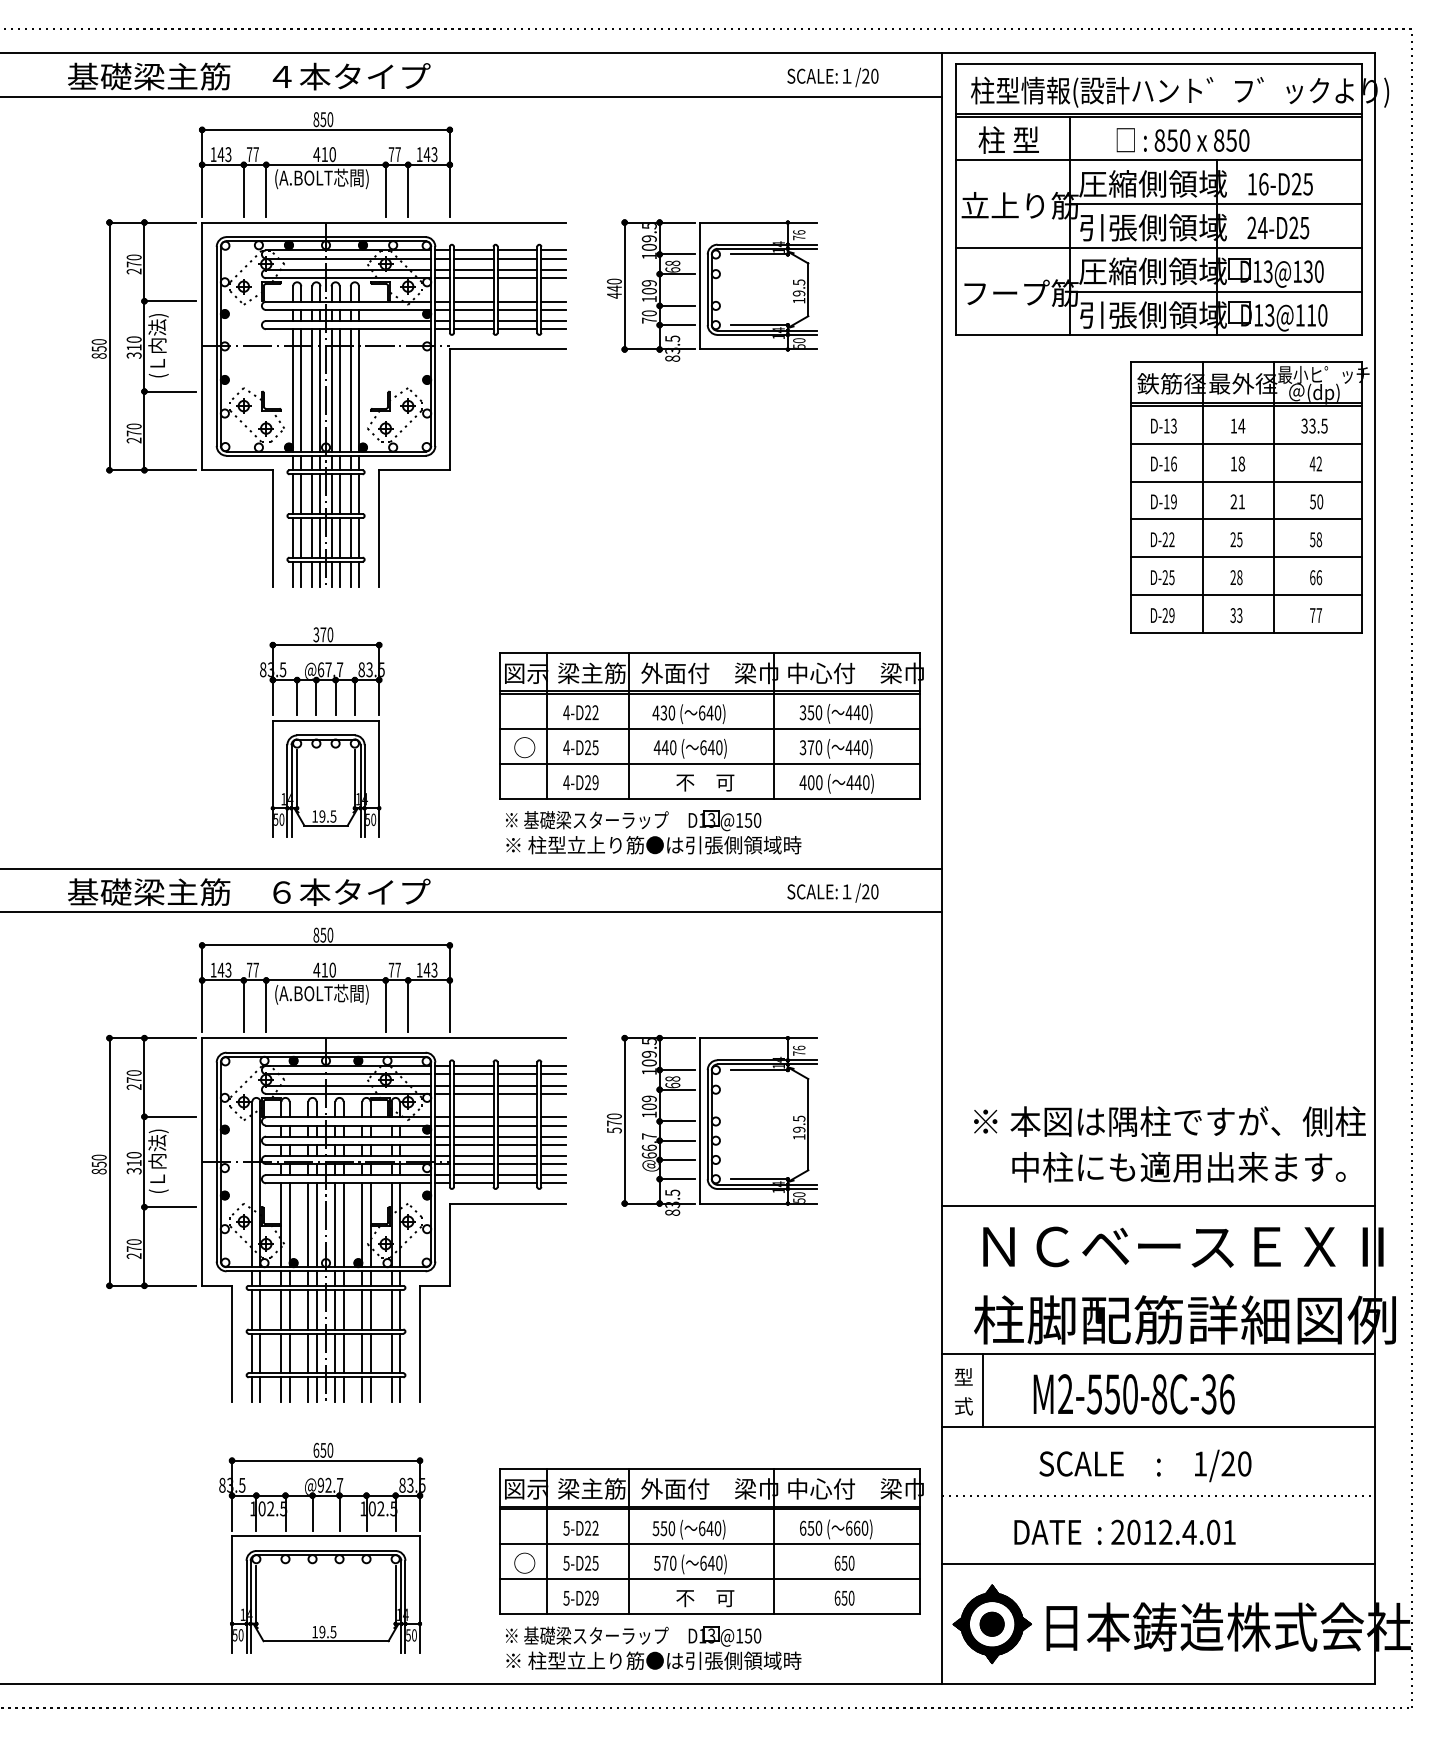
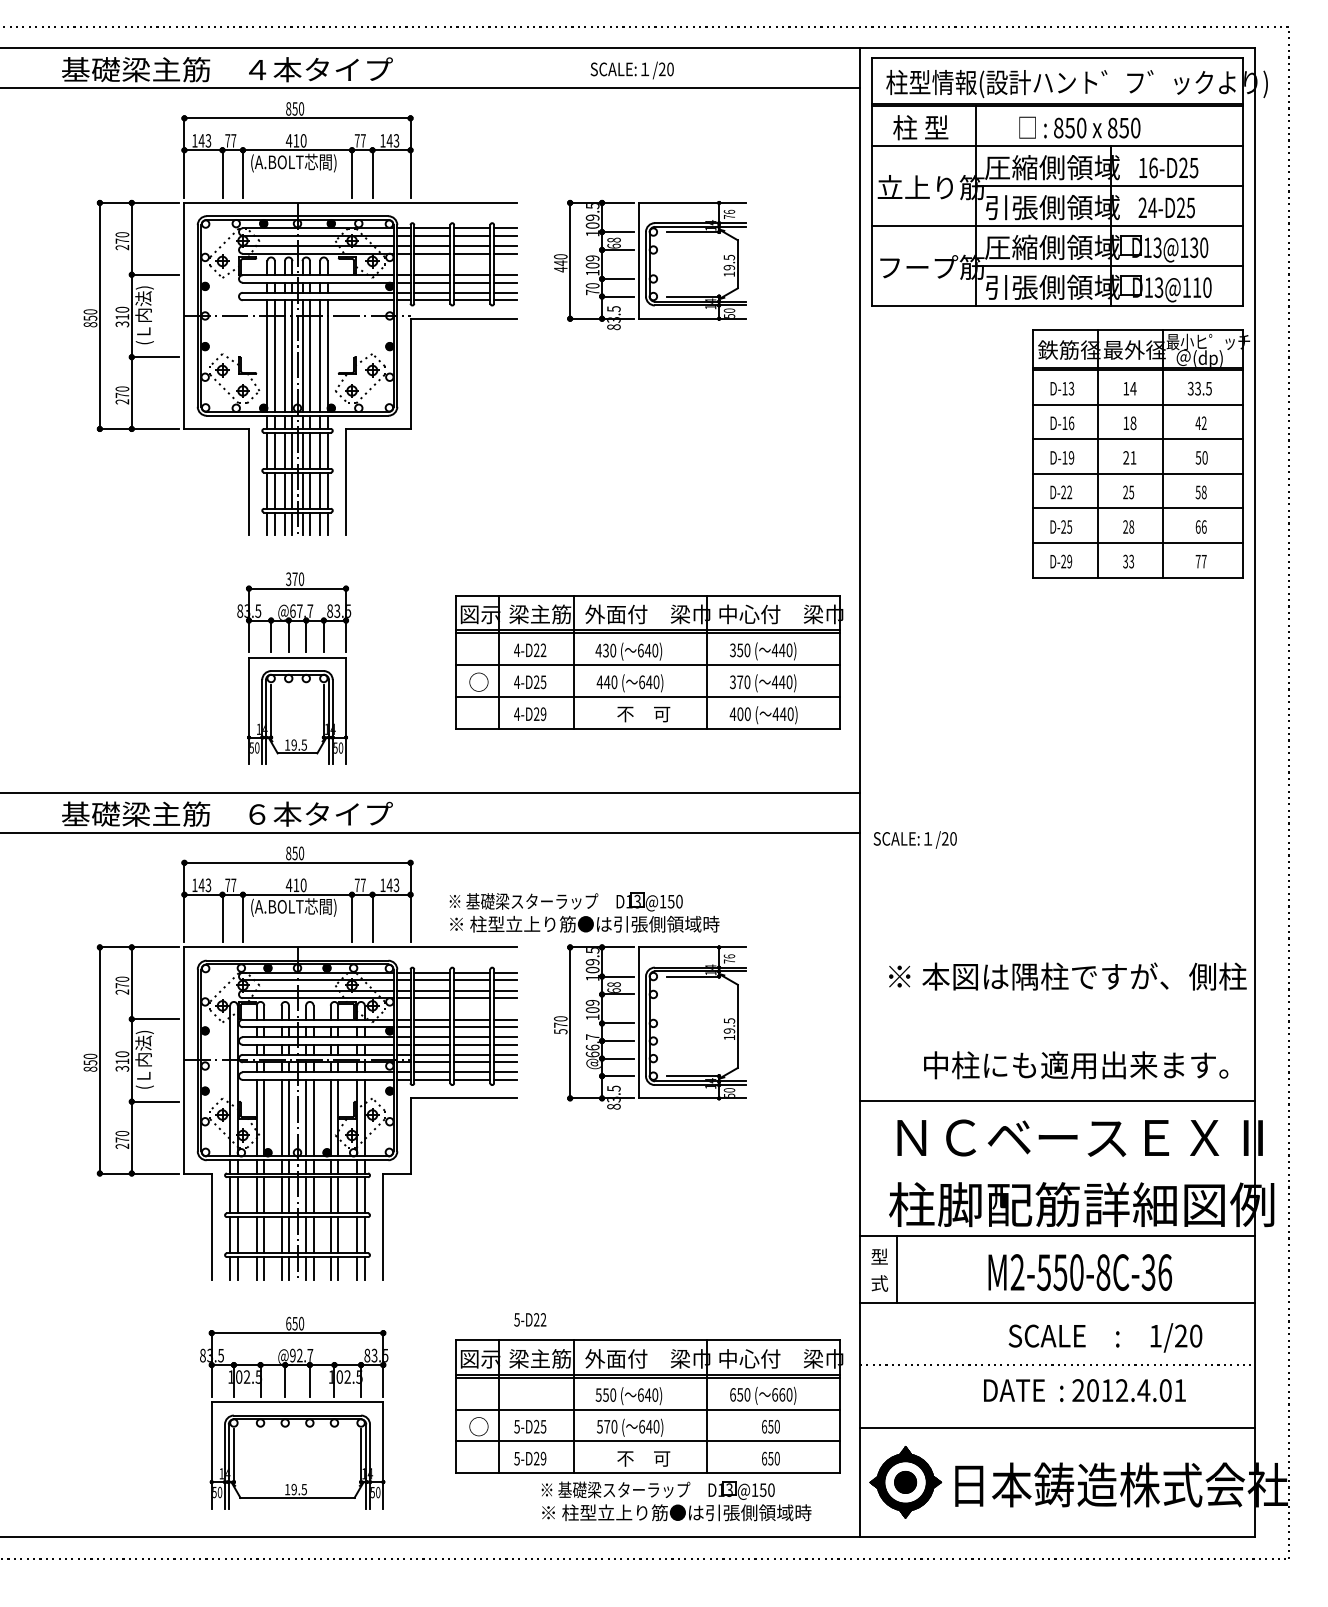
text: (832, 77) -> (631, 70), moved
part: (653, 832) -> (584, 912), moved
text: (832, 892) -> (914, 839), moved
text: (1169, 1121) -> (1067, 976), moved
text: (1133, 1394) -> (1079, 1272), moved
text: (1145, 1465) -> (1105, 1337), moved
text: (581, 1527) -> (530, 1319), moved
text: (1124, 1532) -> (1084, 1390), moved
part: (653, 1648) -> (676, 1501), moved

